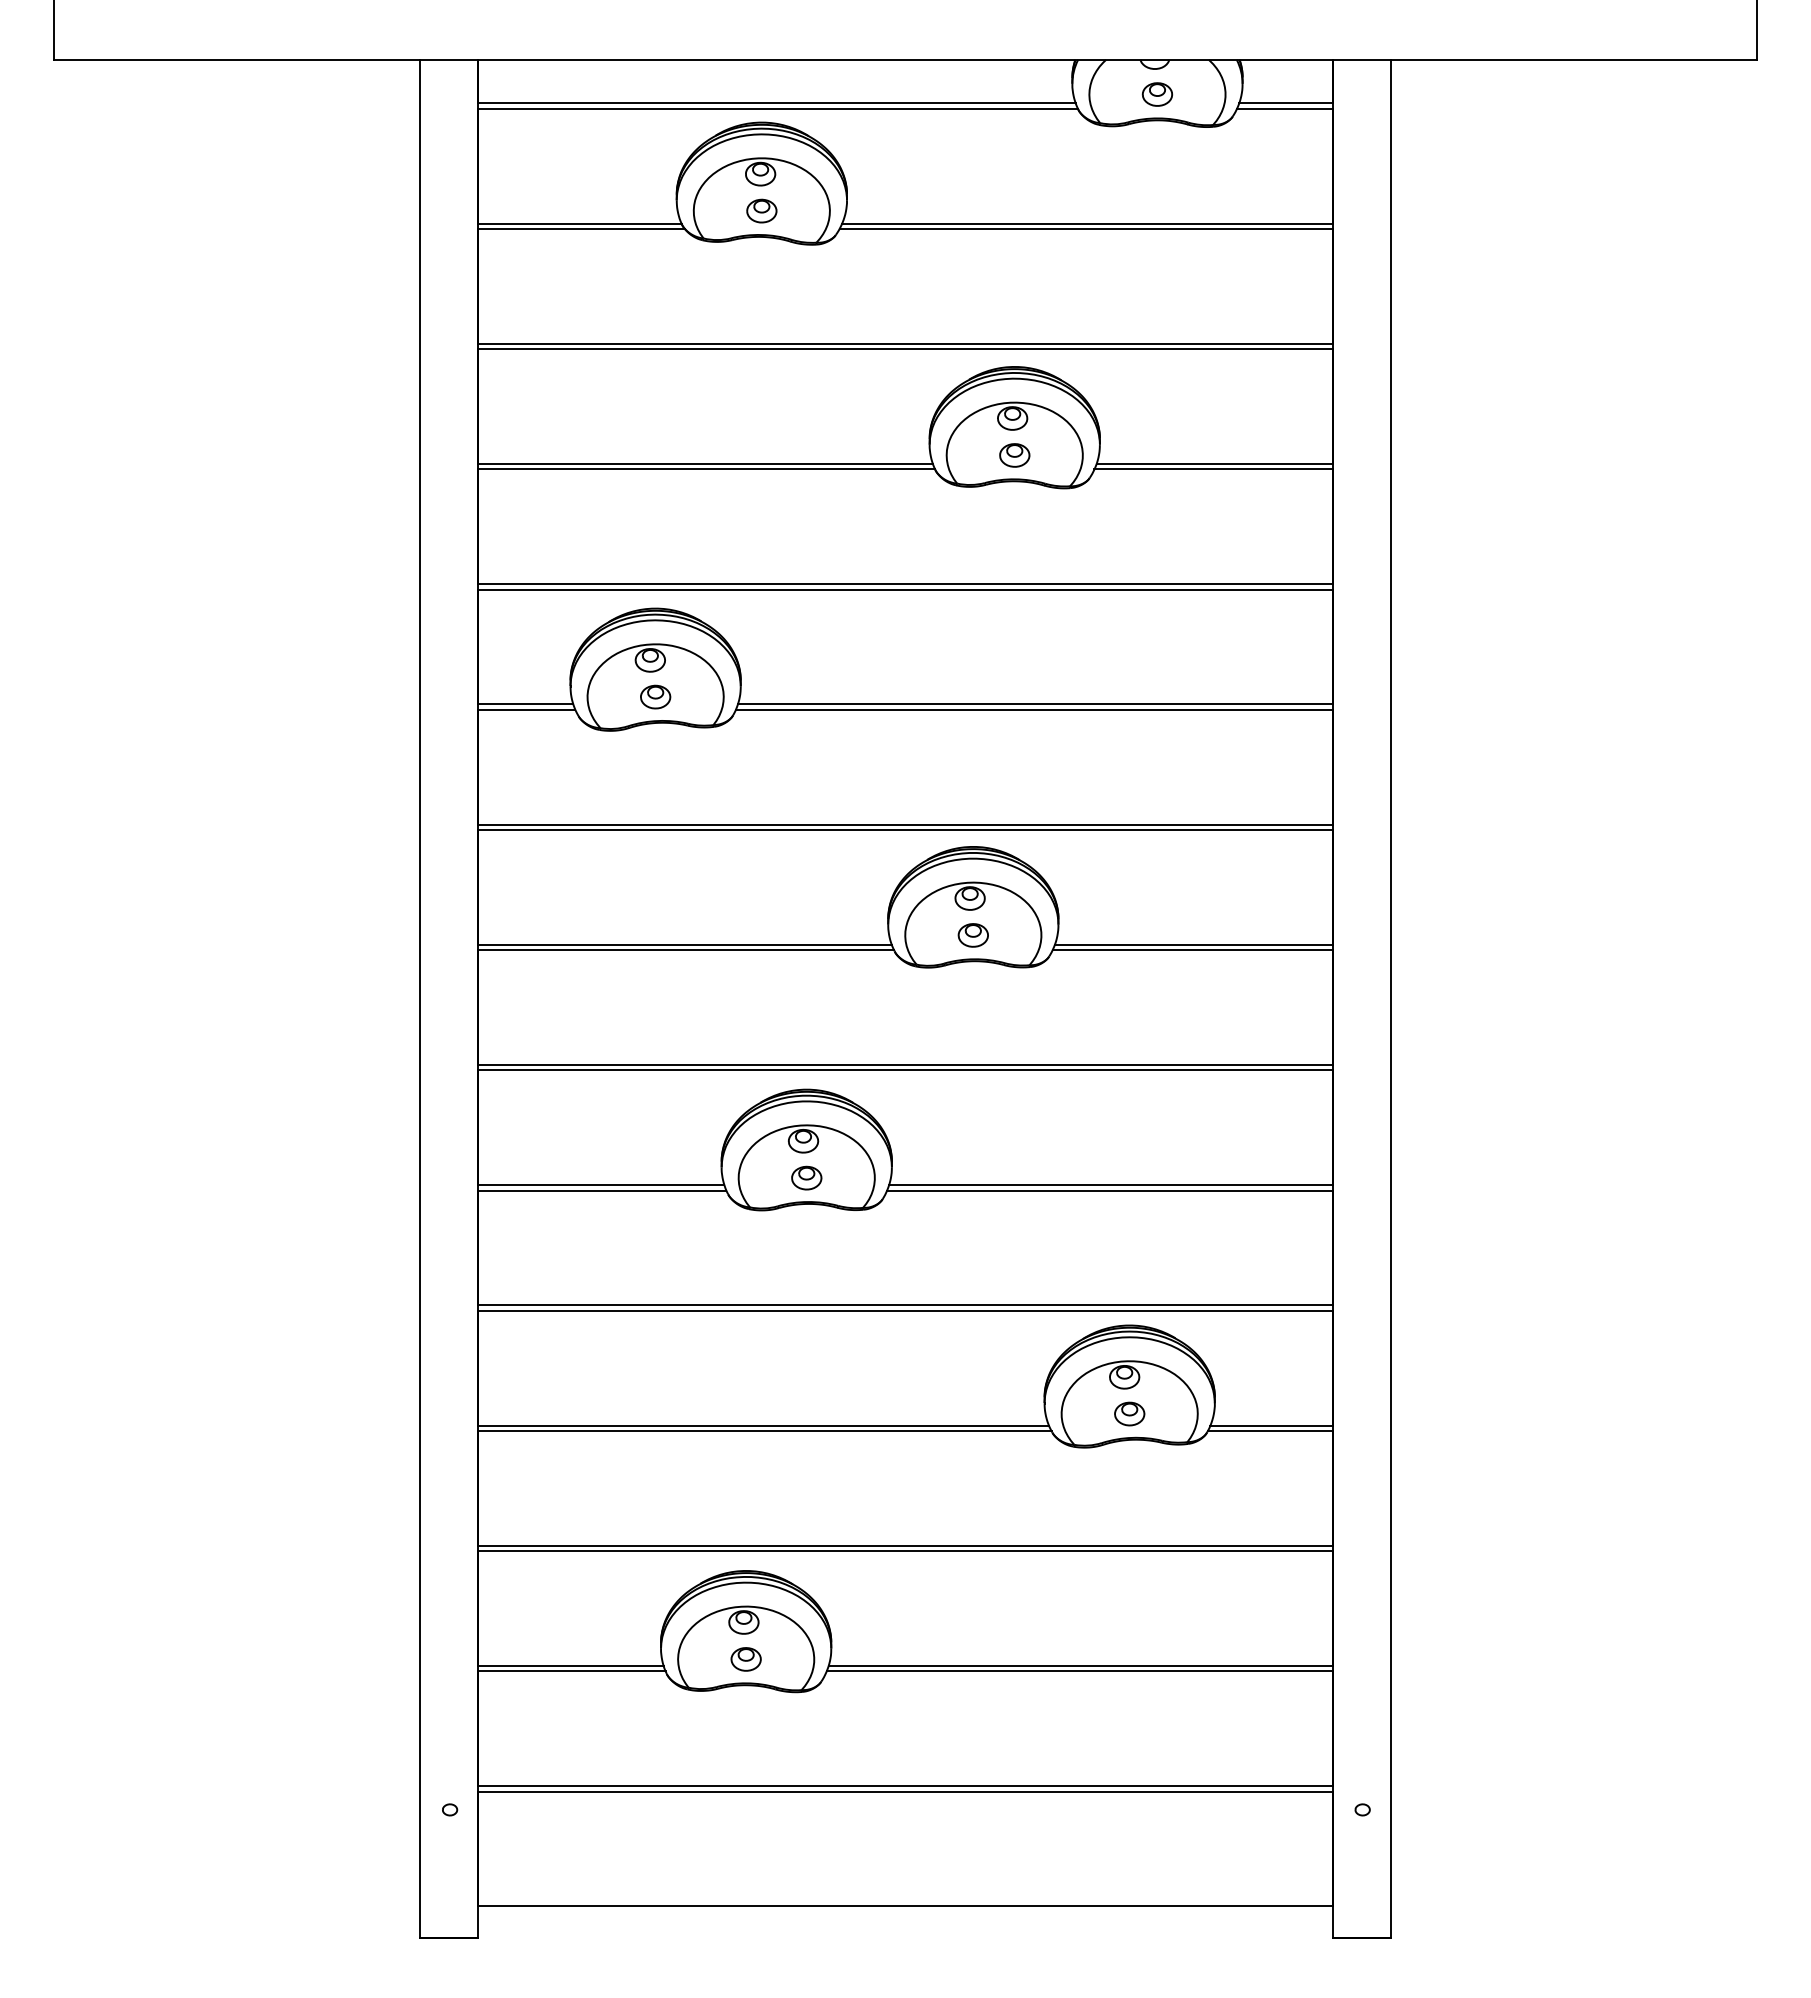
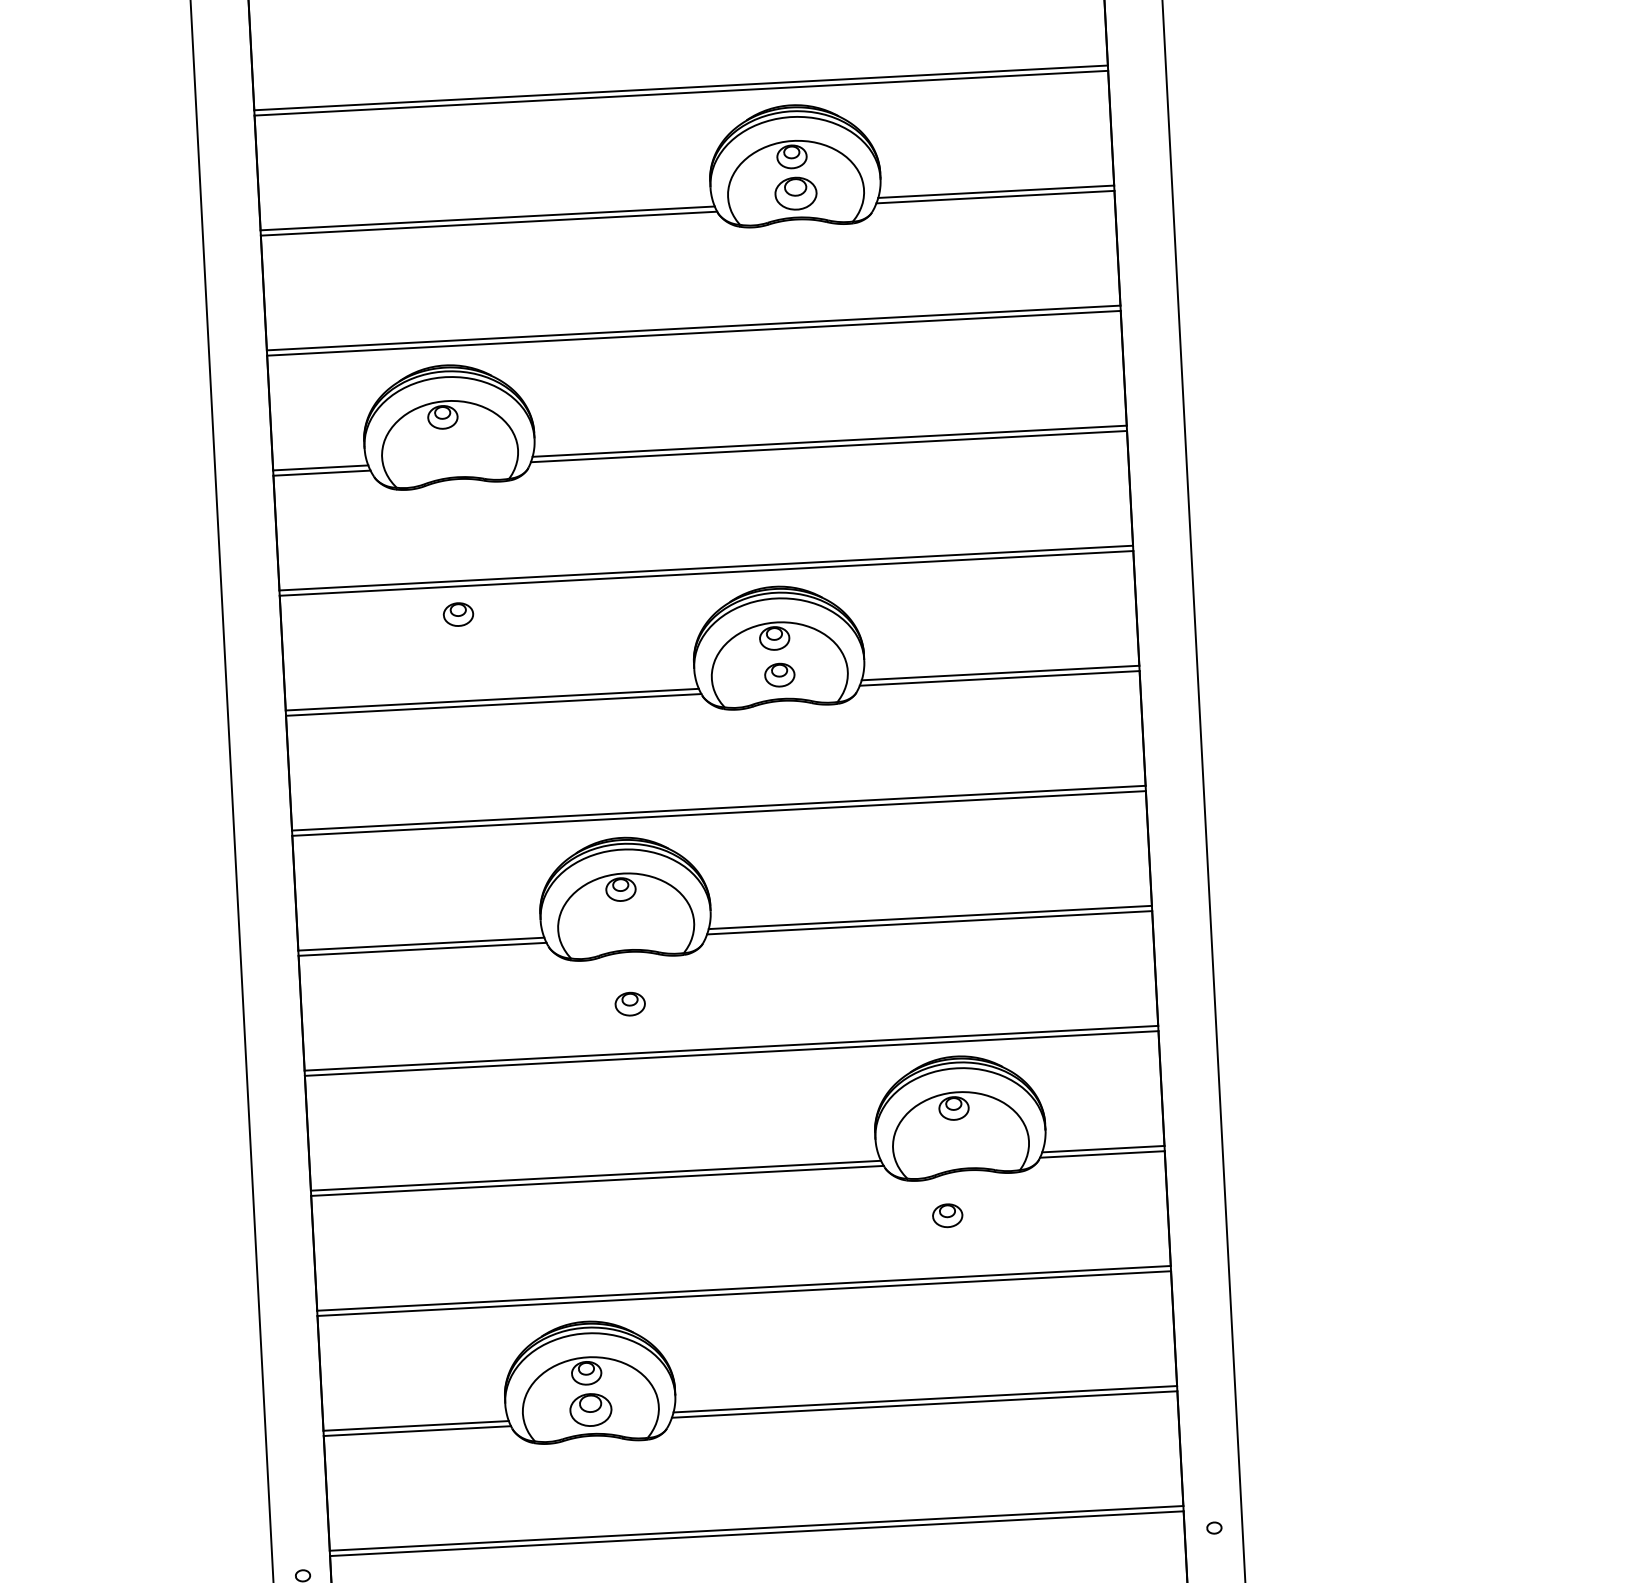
part: (1014, 455) -> (795, 193), size x1.4
part: (655, 696) -> (458, 613), moved
part: (806, 1177) -> (629, 1003), moved
part: (1129, 1413) -> (947, 1215), moved
part: (745, 1659) -> (590, 1410), size x1.4

